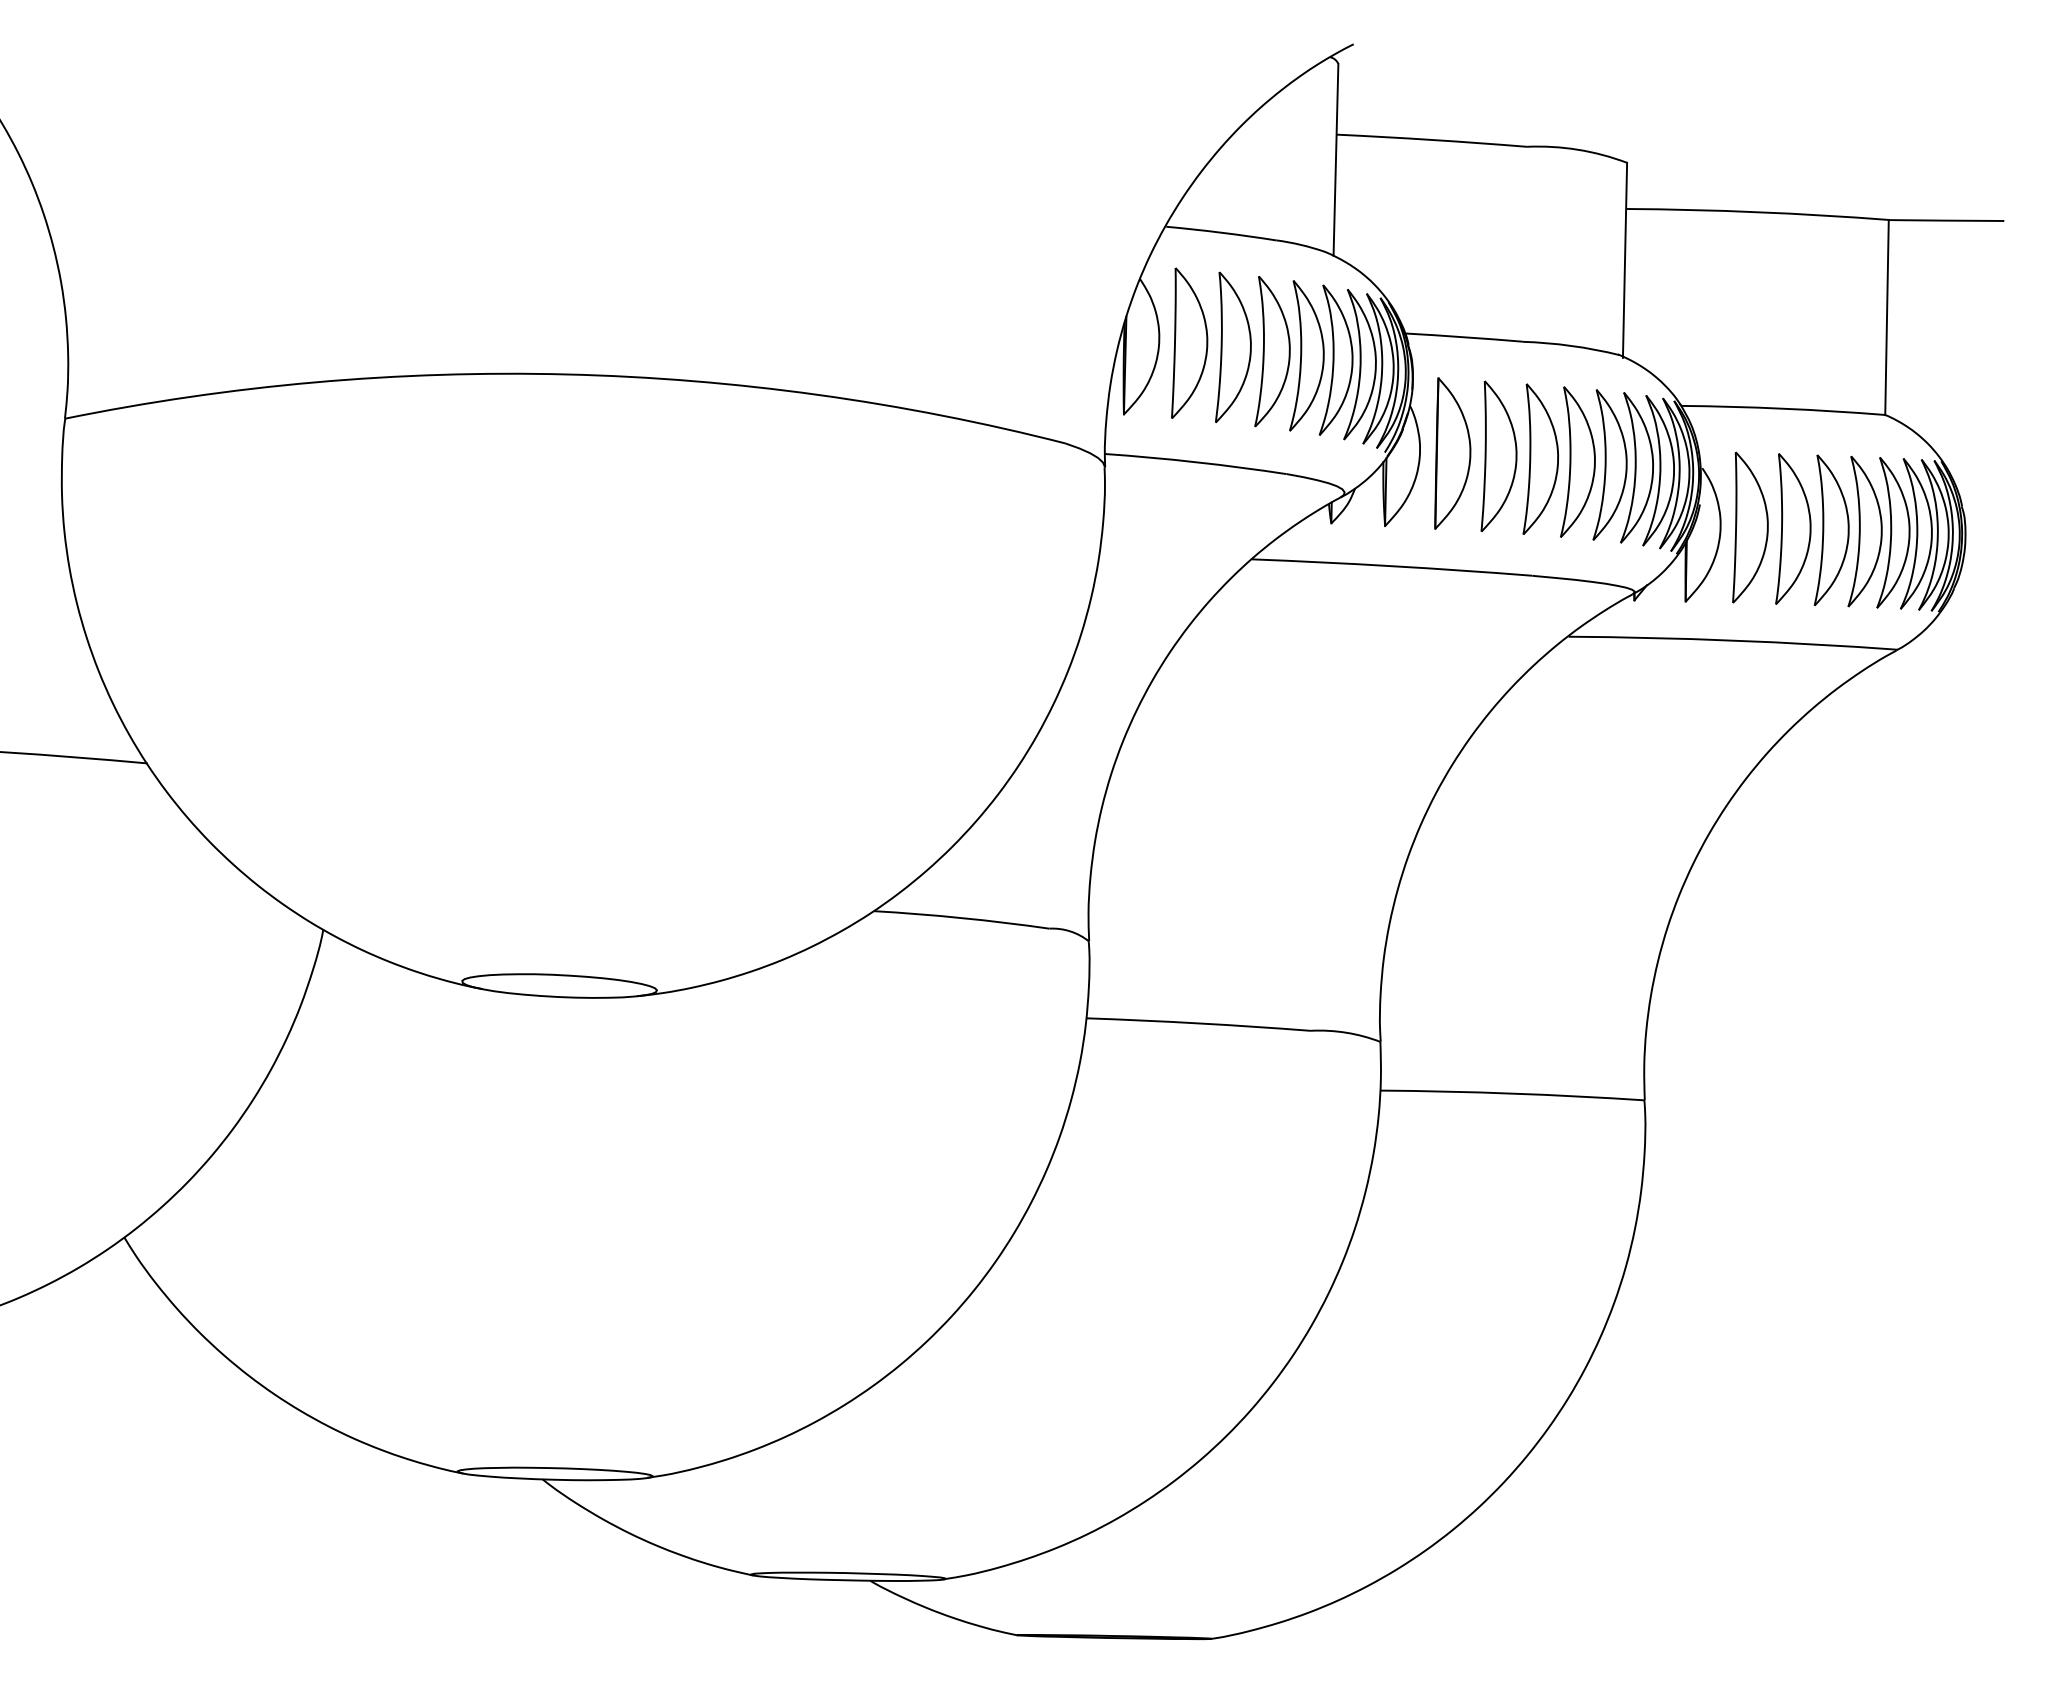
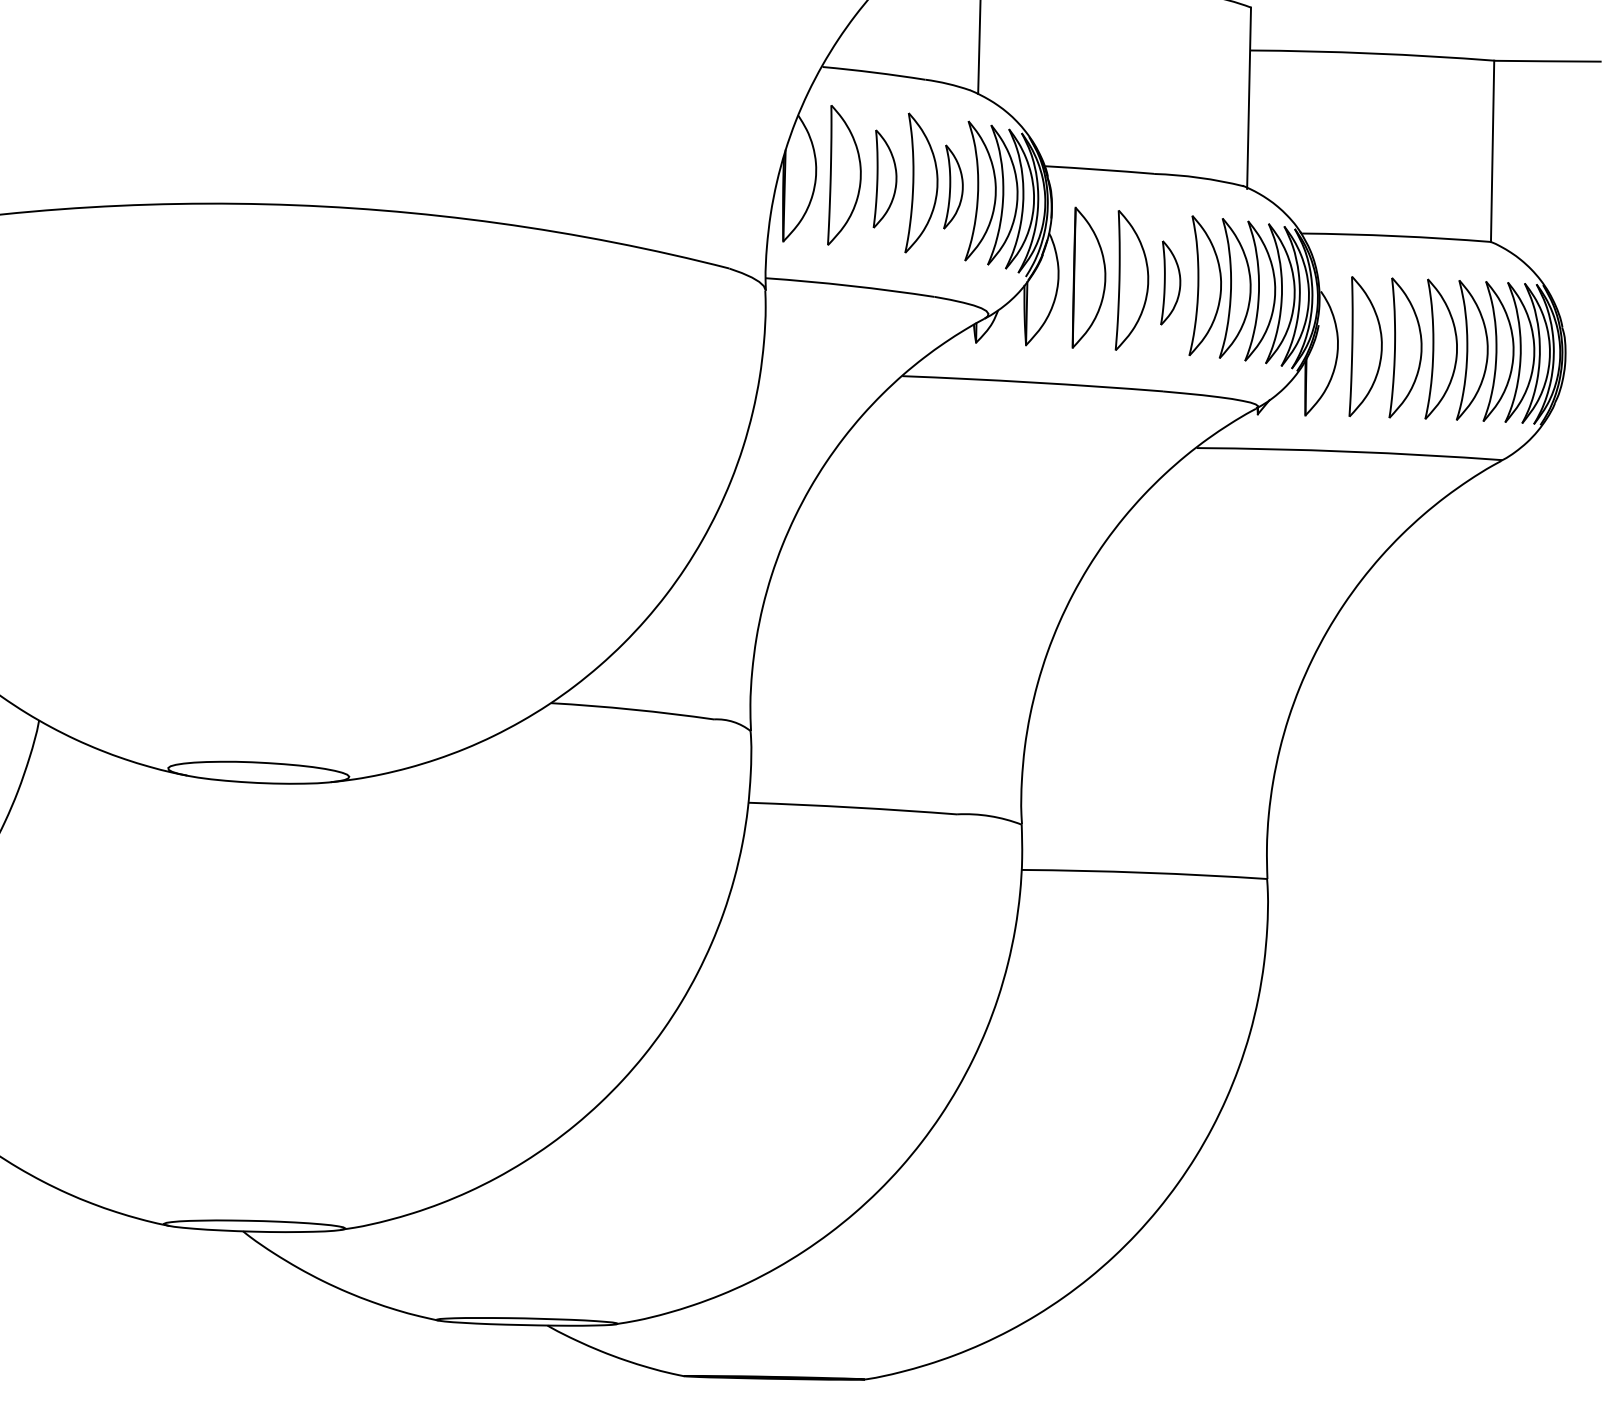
part: (1233, 346) -> (885, 178), size x0.7
part: (1306, 355) -> (953, 186), size x0.6
part: (1540, 458) -> (1170, 282), size x0.6

